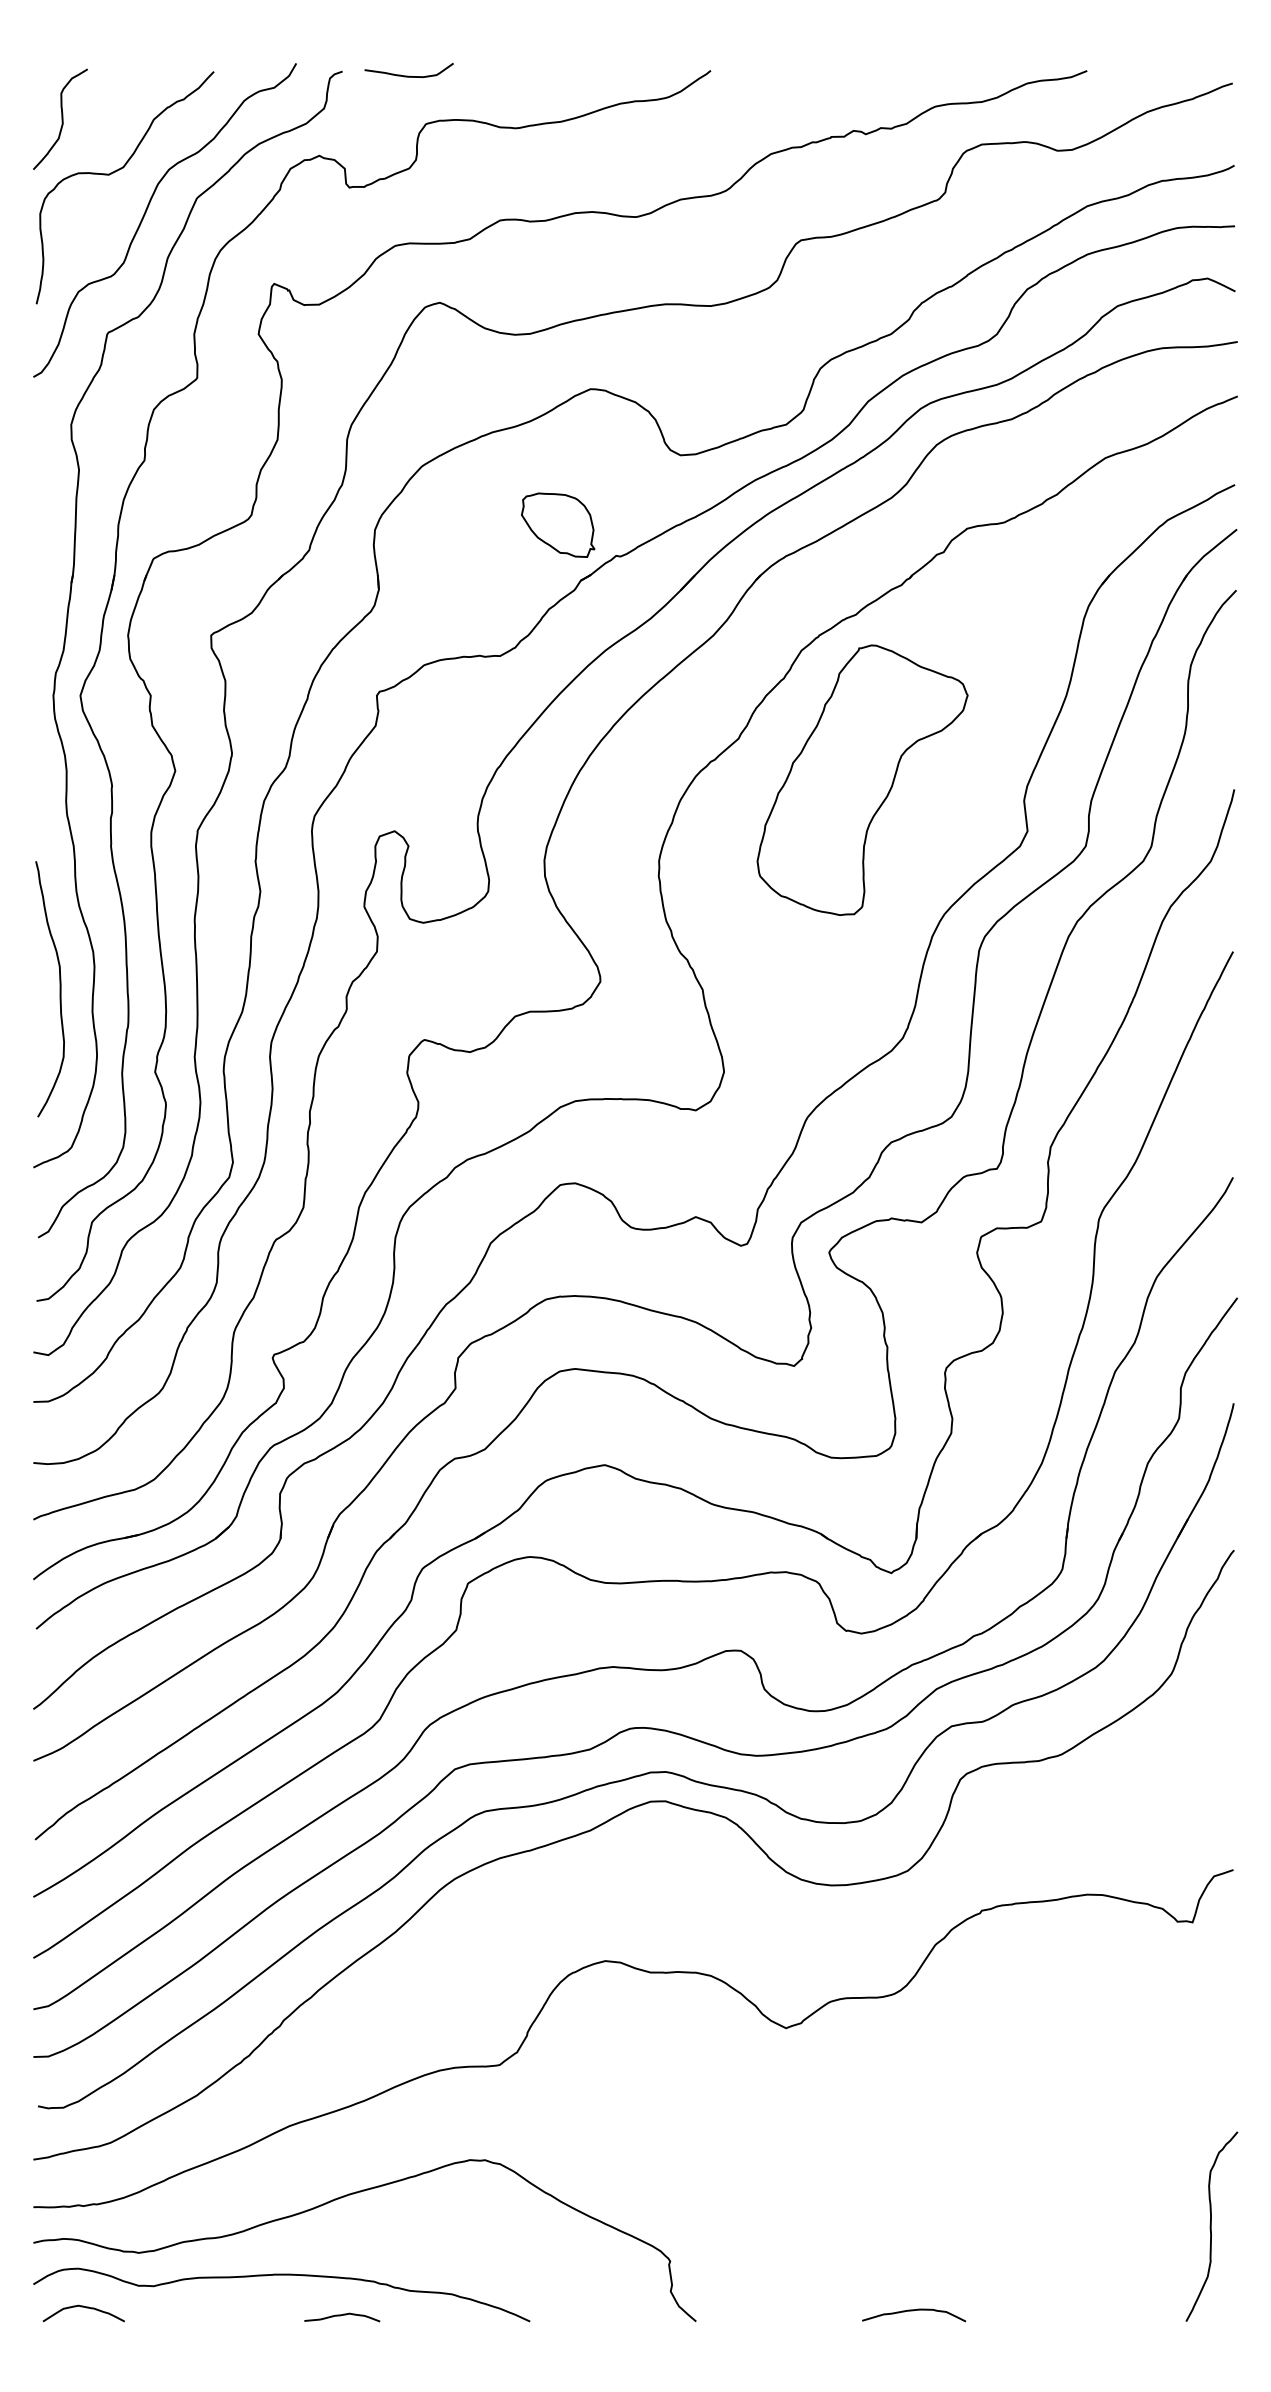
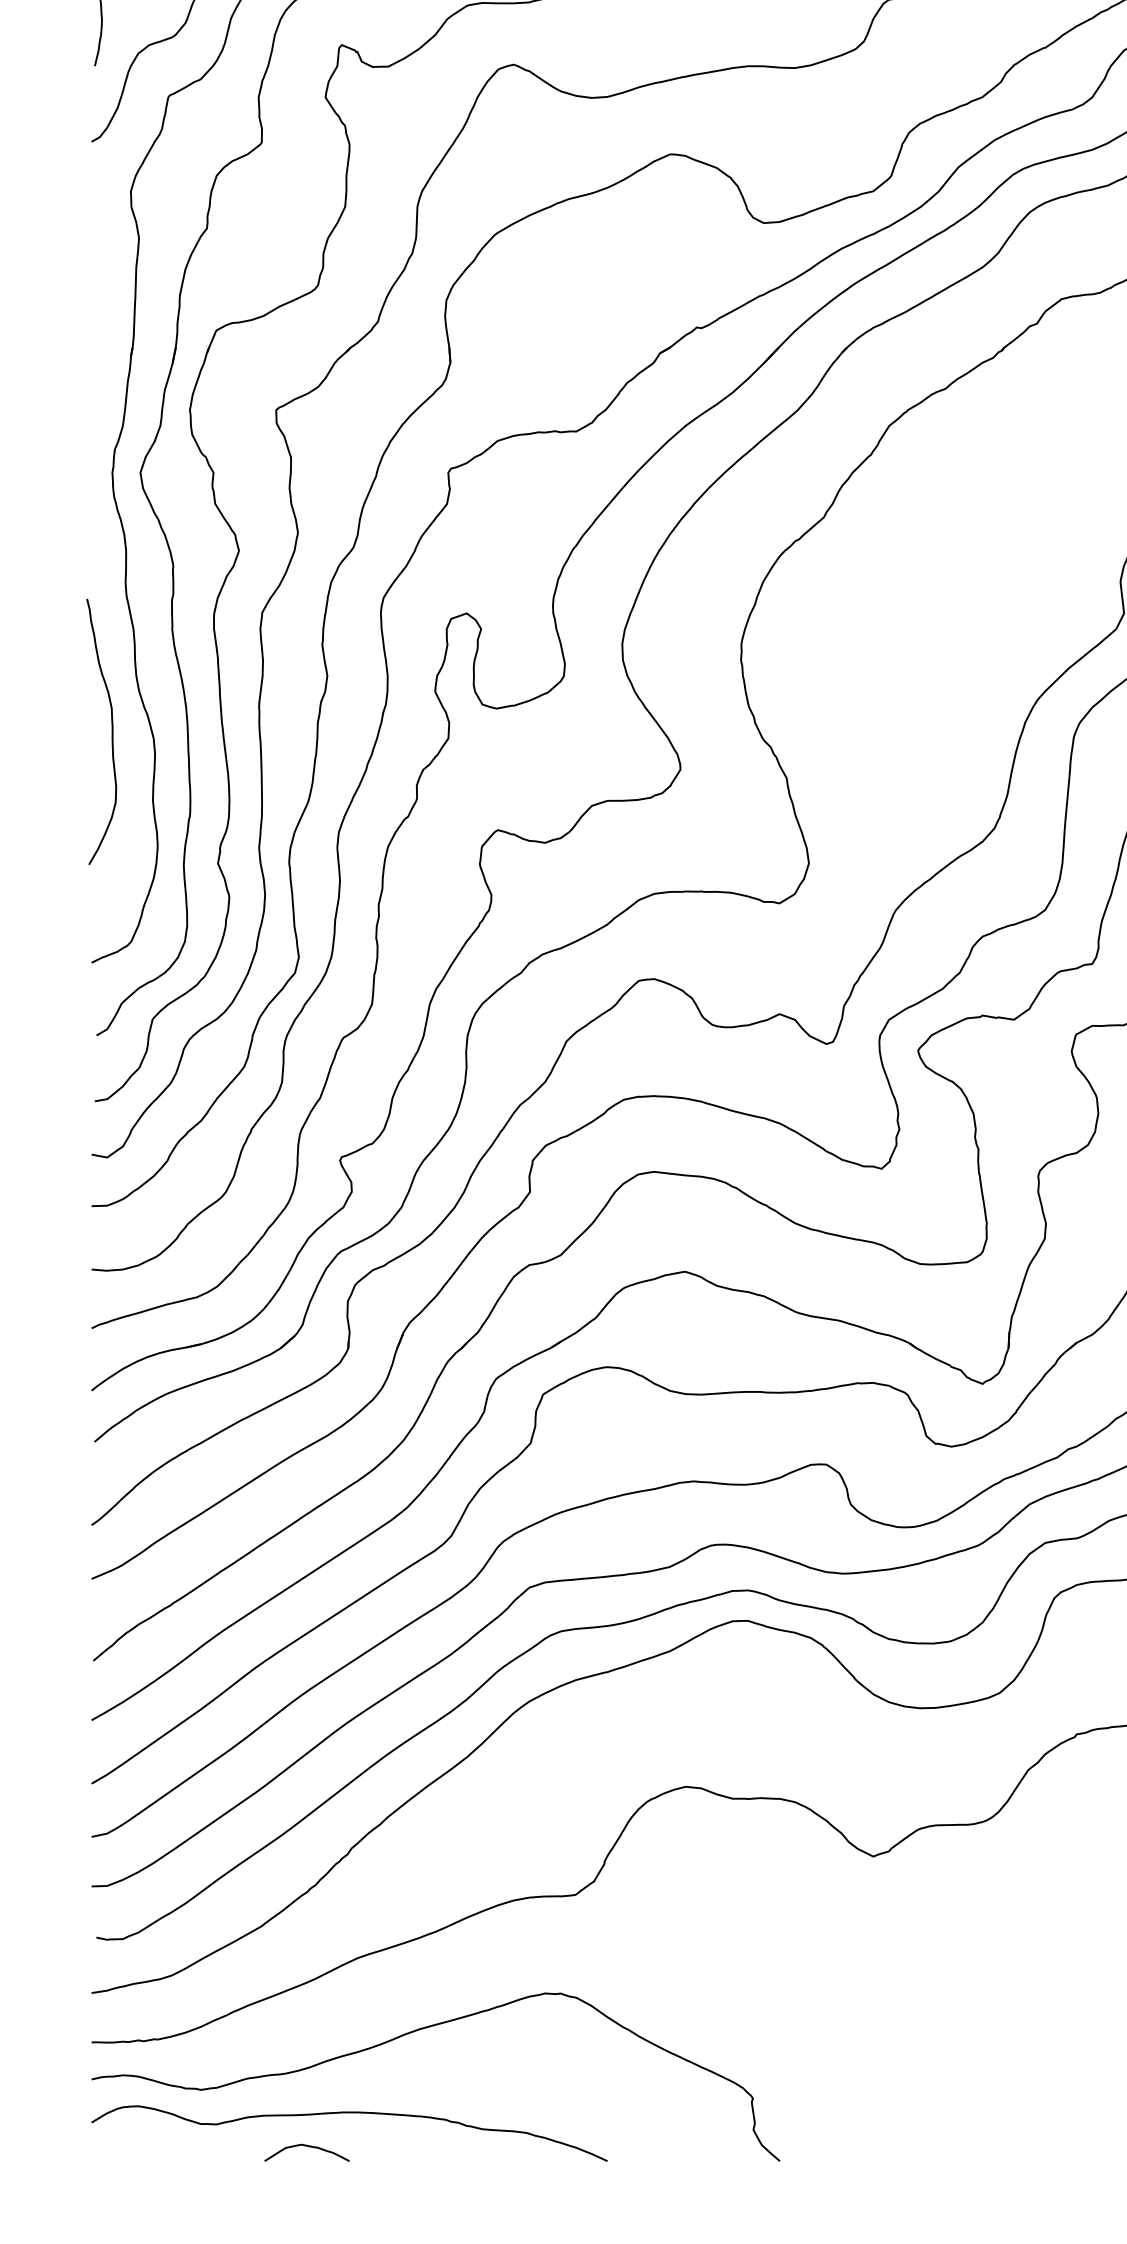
part: (558, 524) -> (636, 294), removed
part: (862, 779) -> (952, 559), removed
curve: (59, 989) -> (111, 732), moved
curve: (86, 2308) -> (309, 2147), moved
curve: (913, 2311) -> (1005, 2150), removed
curve: (341, 2316) -> (411, 2155), removed

